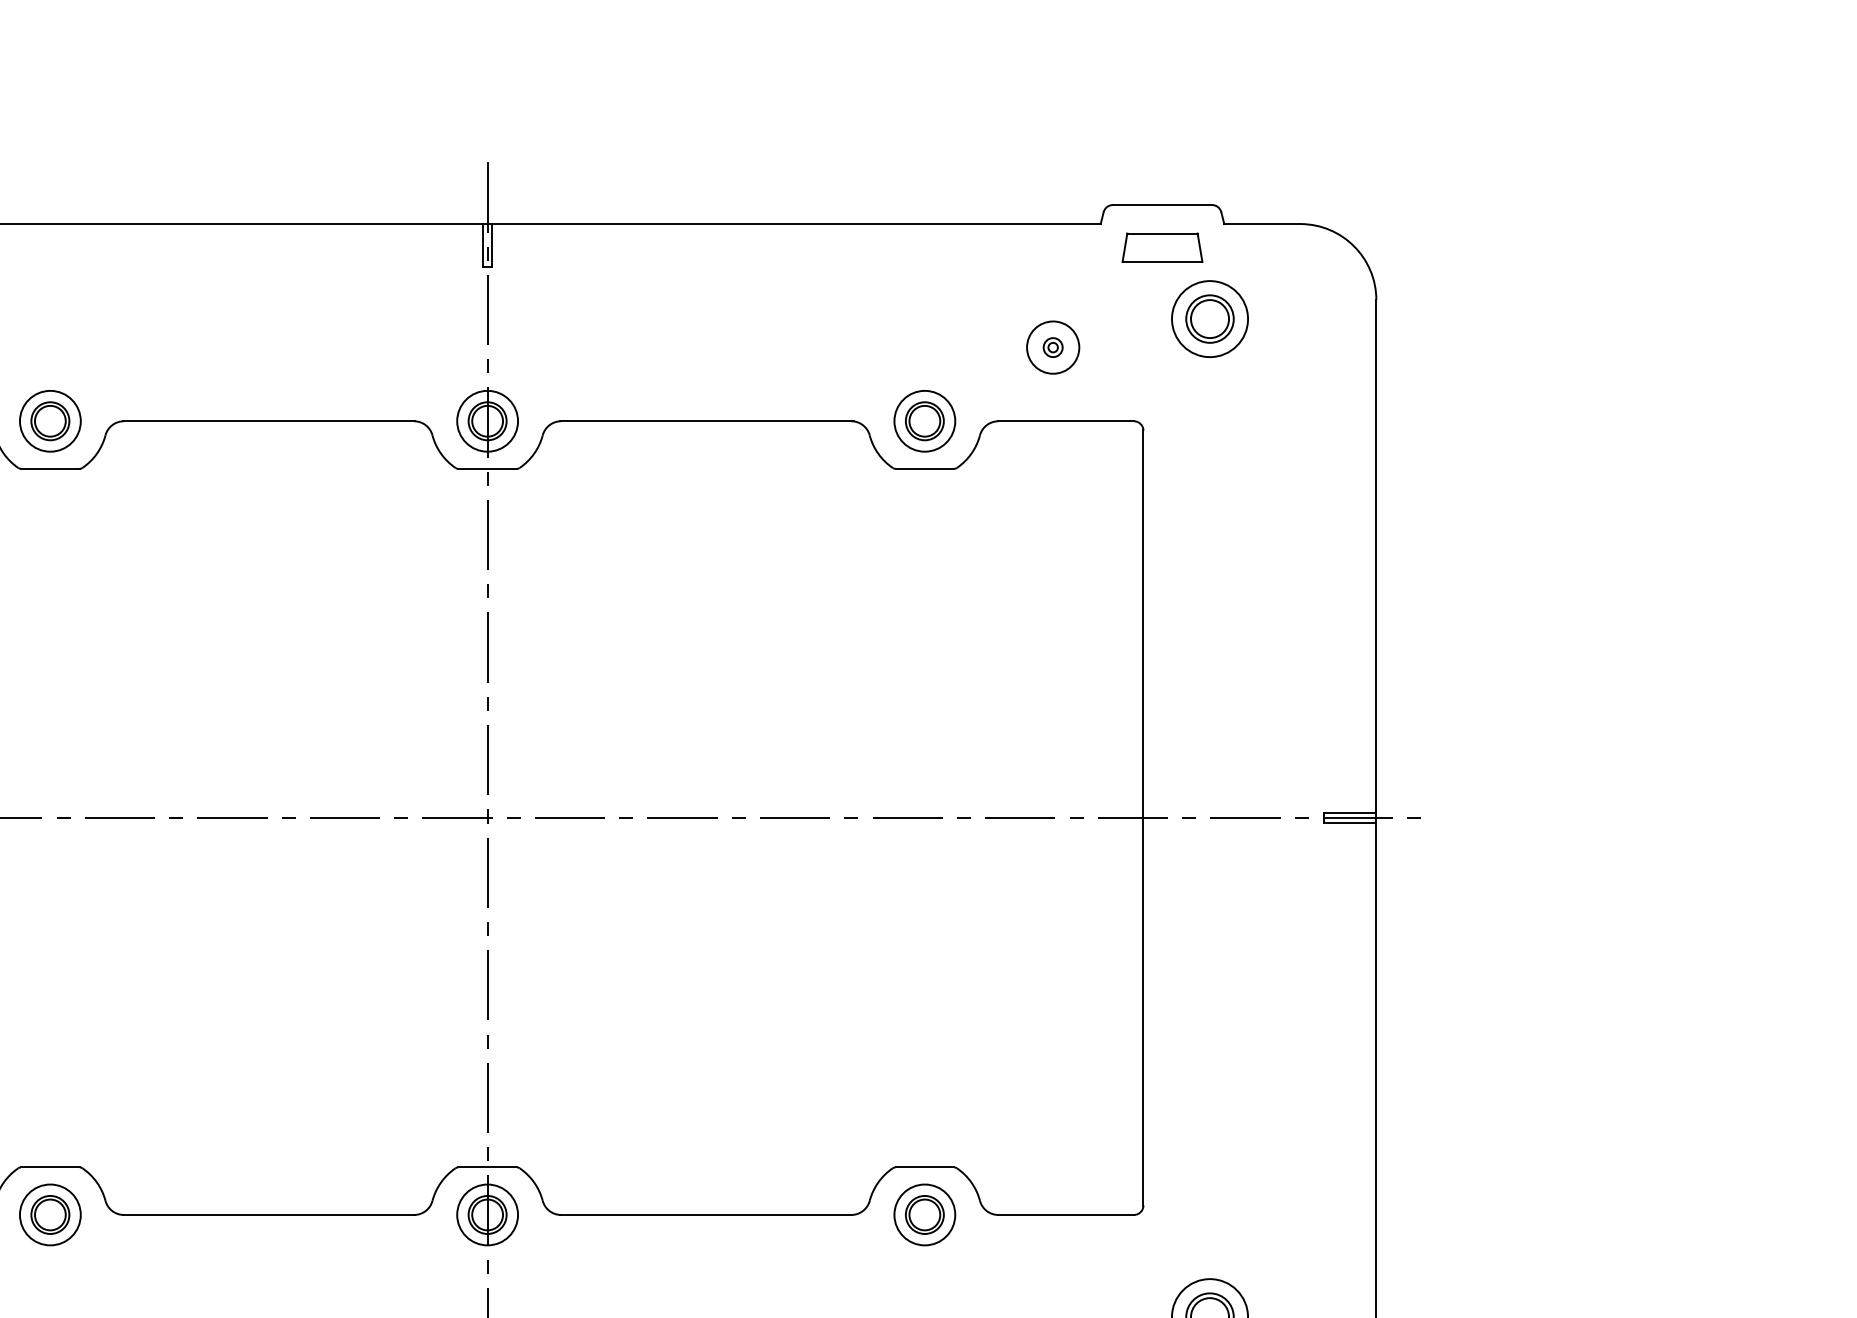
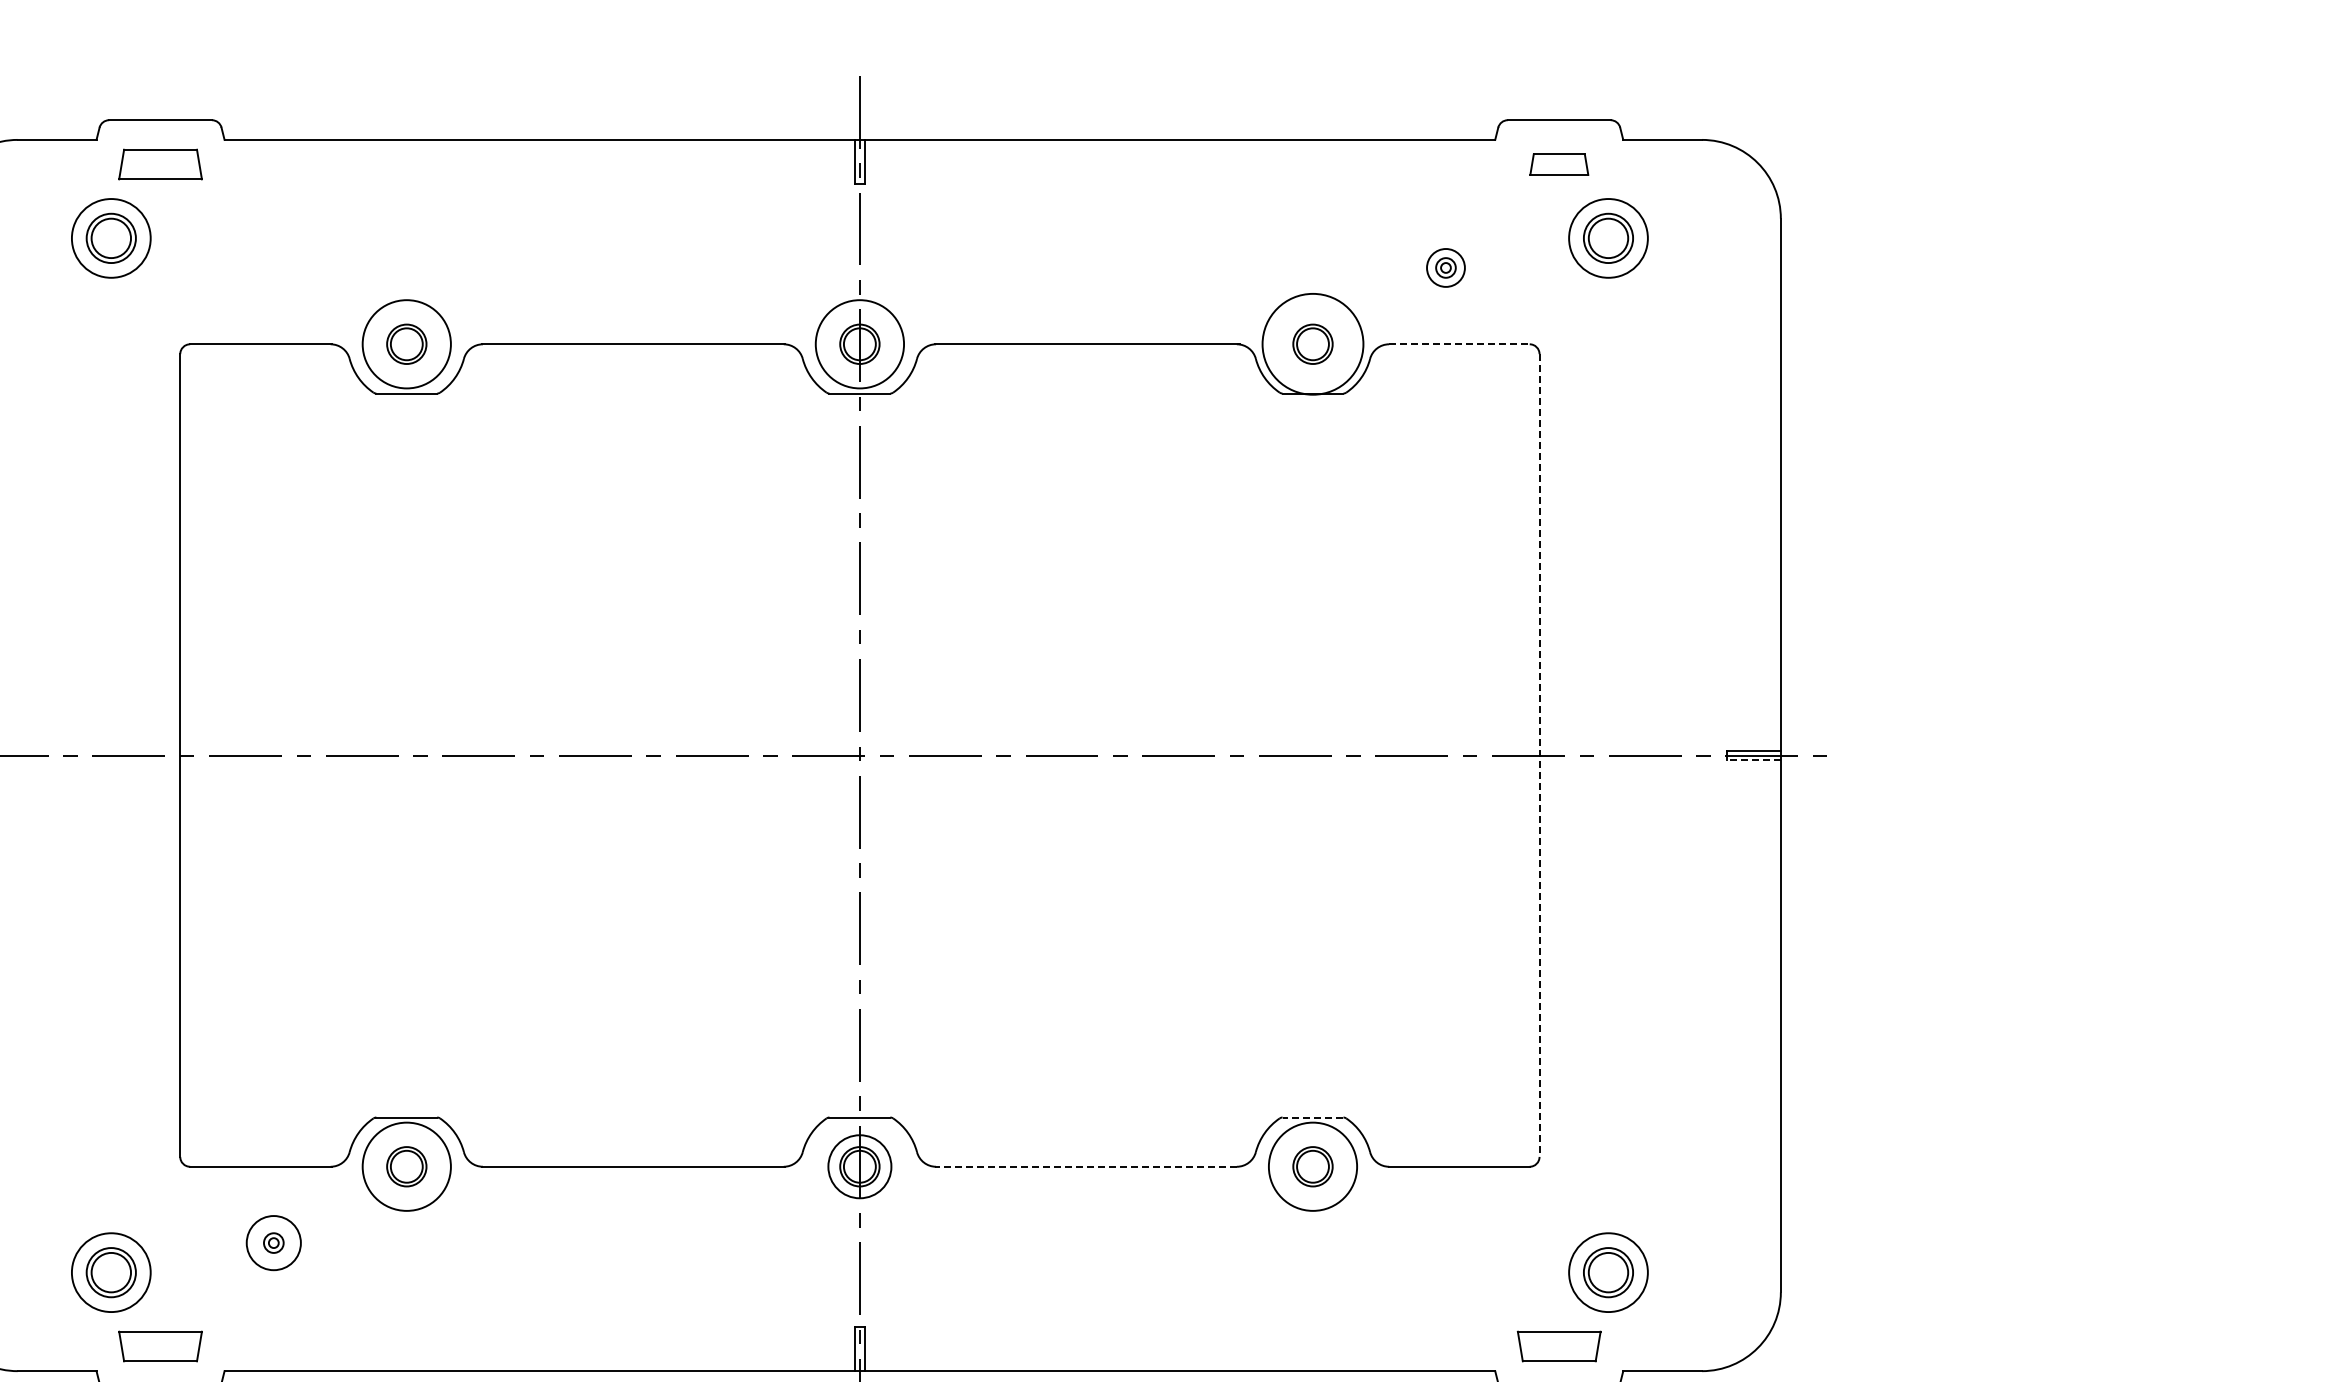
part: (1162, 247) -> (1559, 164), size x0.7
circle: (1052, 347) -> (1445, 267), size x0.7
circle: (50, 420) -> (406, 343), size x1.4
circle: (487, 420) -> (859, 343), size x1.4
circle: (924, 420) -> (1312, 343), size x1.6
line: (1066, 421) -> (1459, 344), solid -> dashed
line: (1143, 818) -> (1539, 755), solid -> dashed
line: (1349, 822) -> (1753, 760), solid -> dashed
line: (924, 1167) -> (1312, 1117), solid -> dashed
circle: (50, 1214) -> (406, 1166), size x1.4
line: (705, 1214) -> (1085, 1166), solid -> dashed
circle: (924, 1214) -> (1312, 1166), size x1.4

